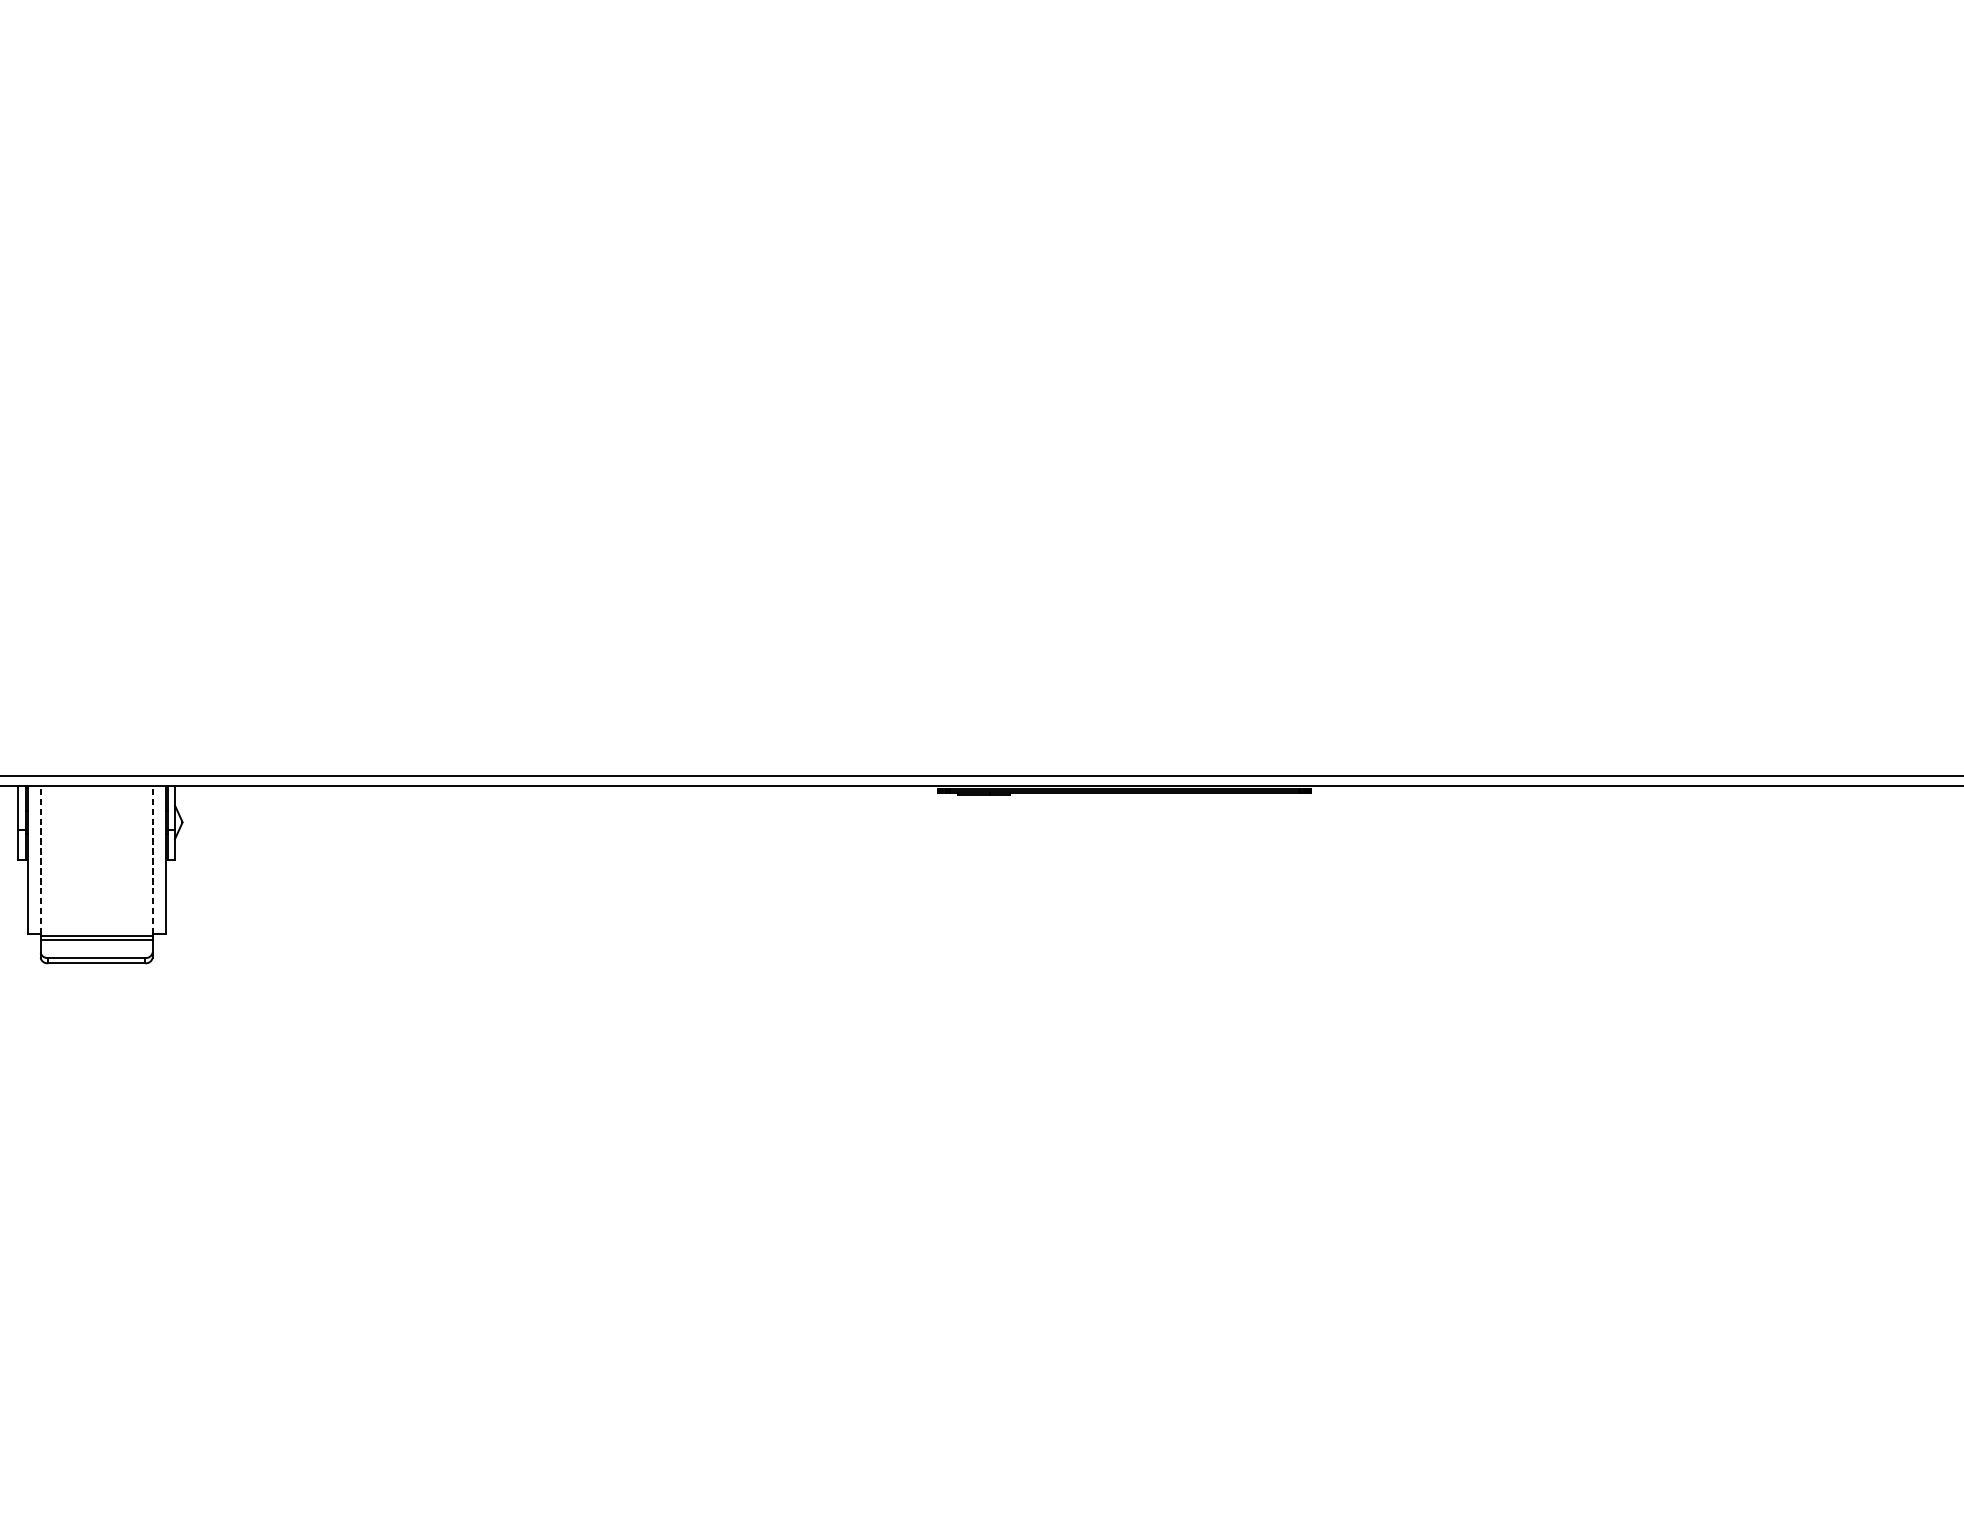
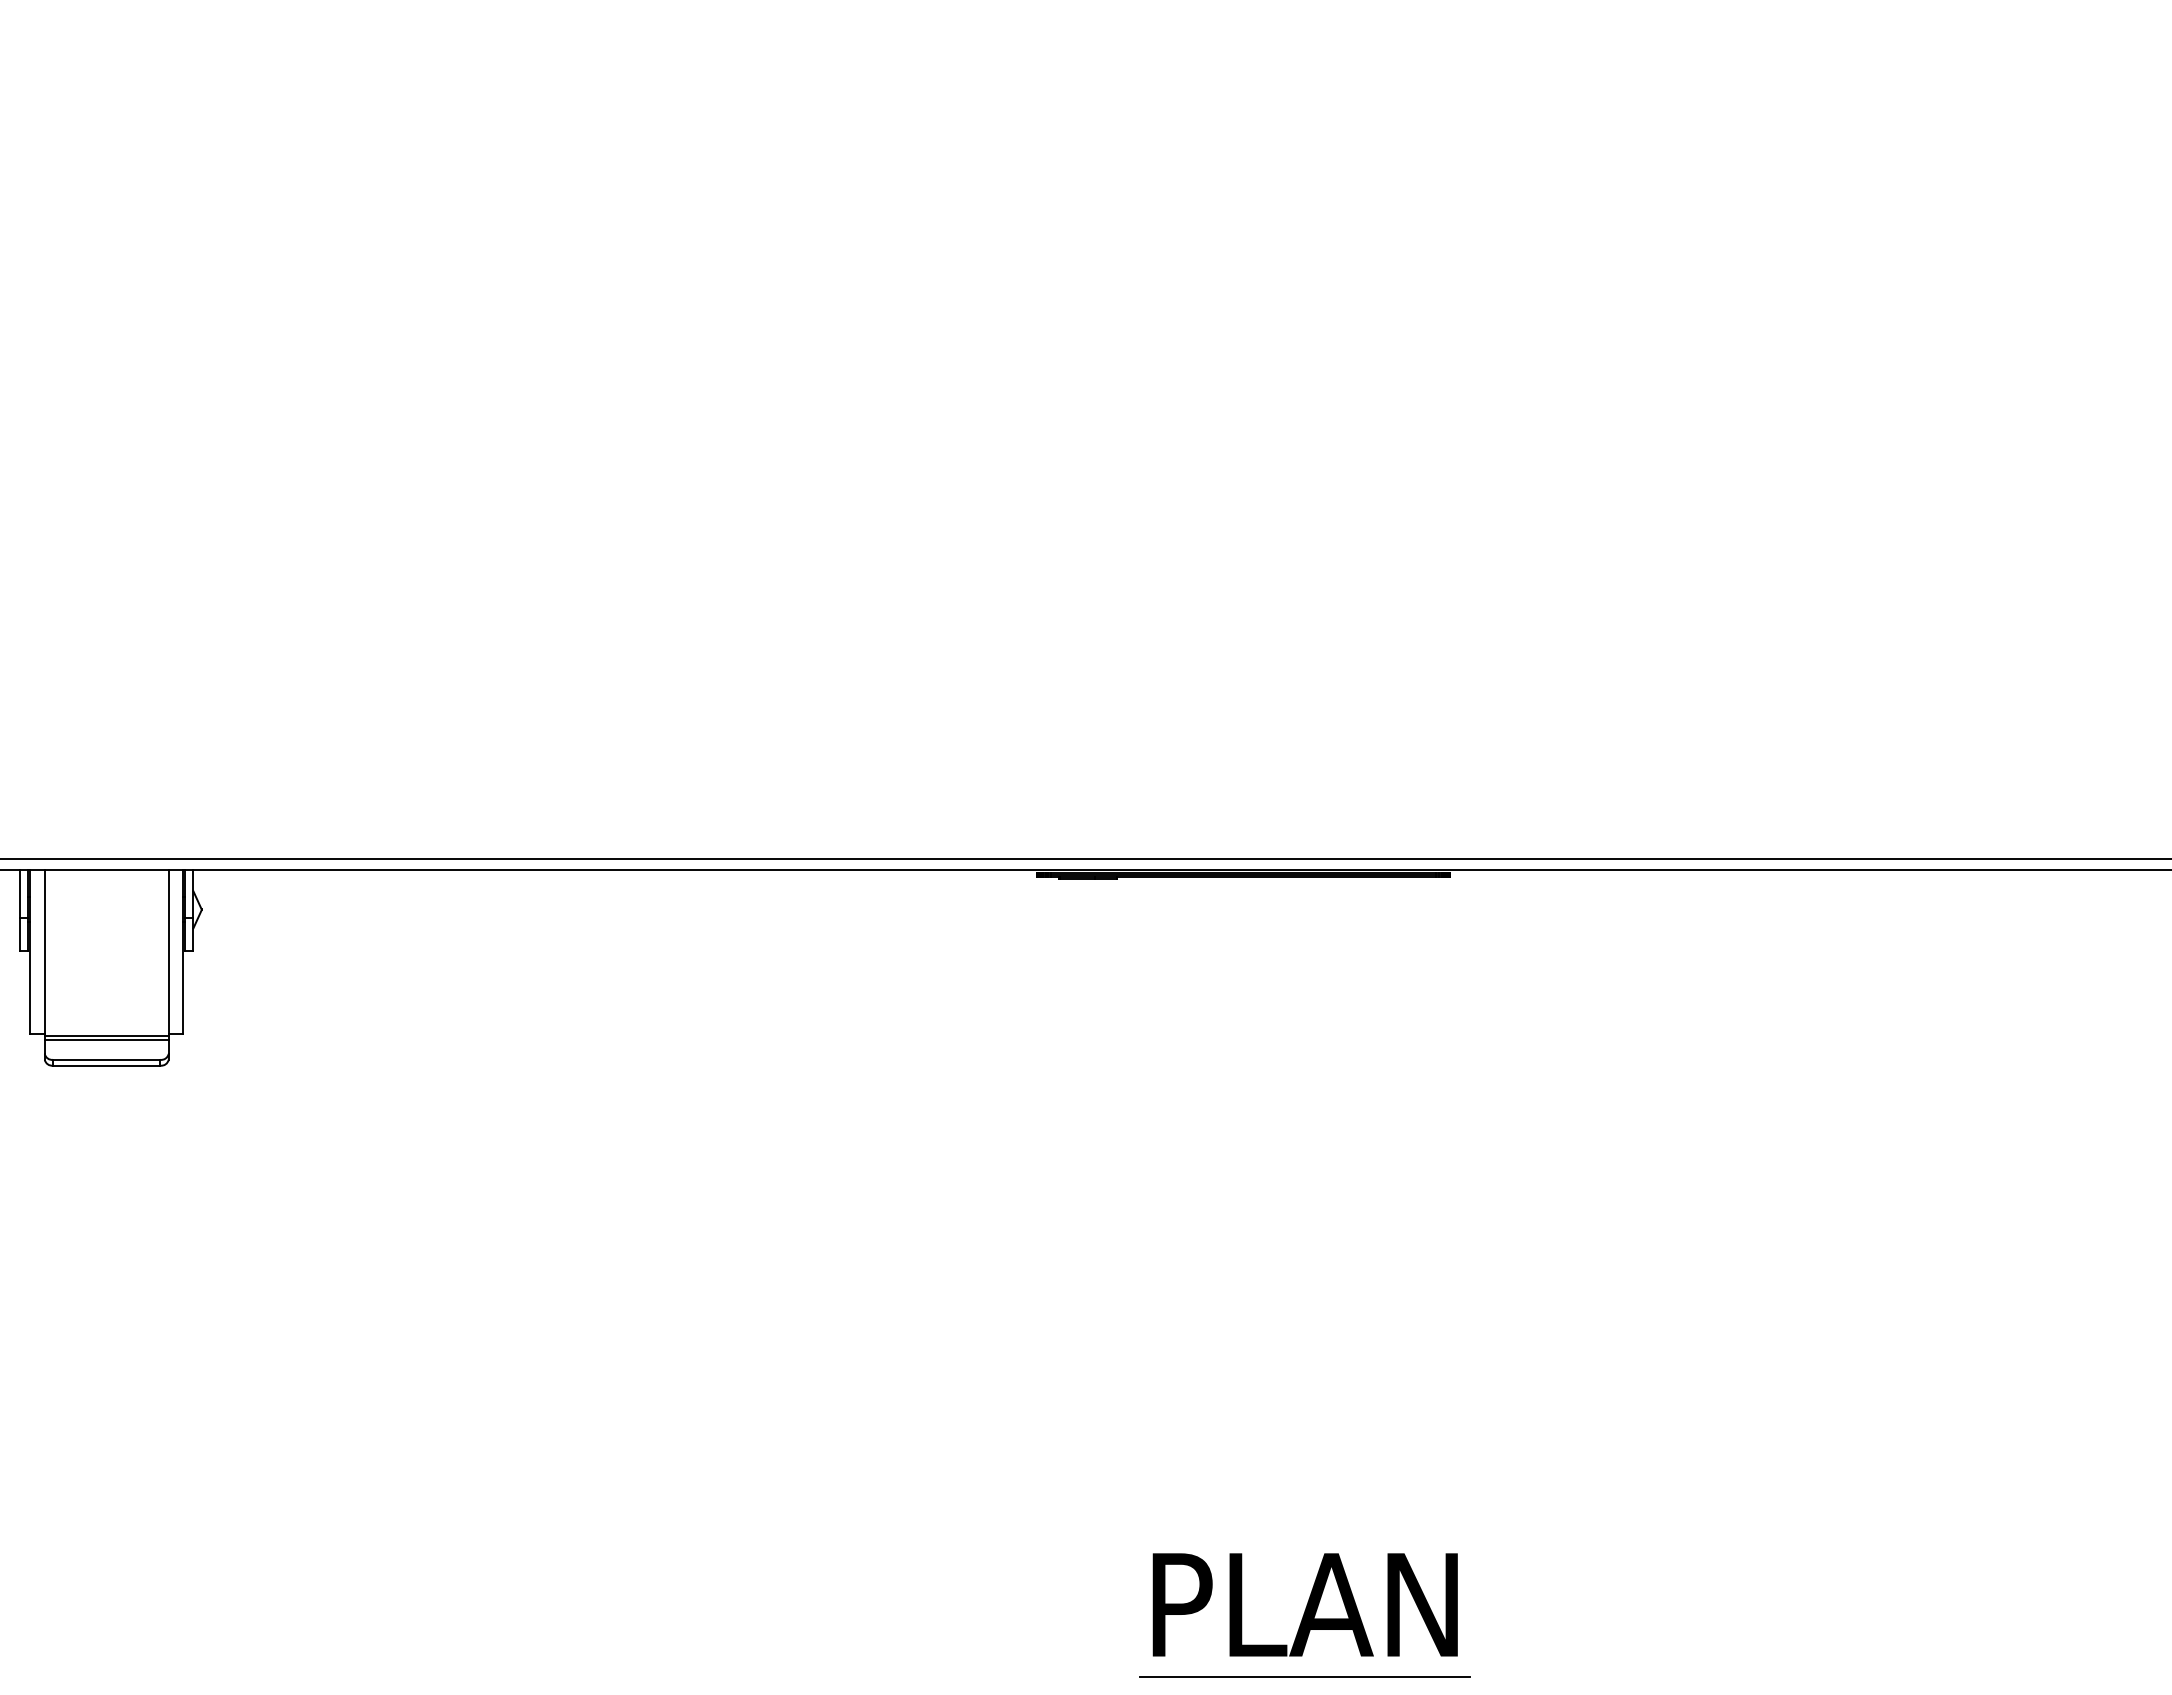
line: (40, 860) -> (44, 951), dashed -> solid
line: (152, 860) -> (168, 951), dashed -> solid
part: (1179, 1460) -> (1304, 1615), added

